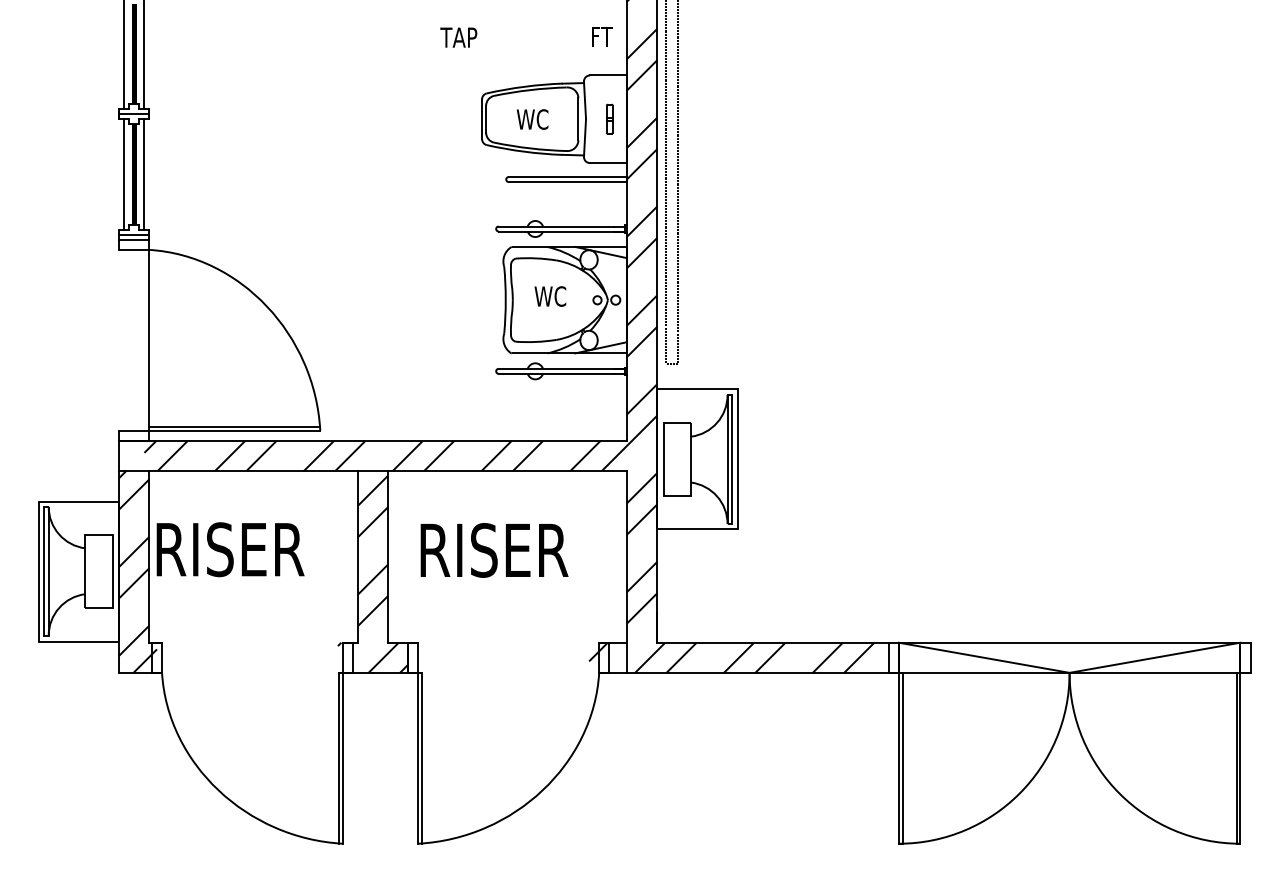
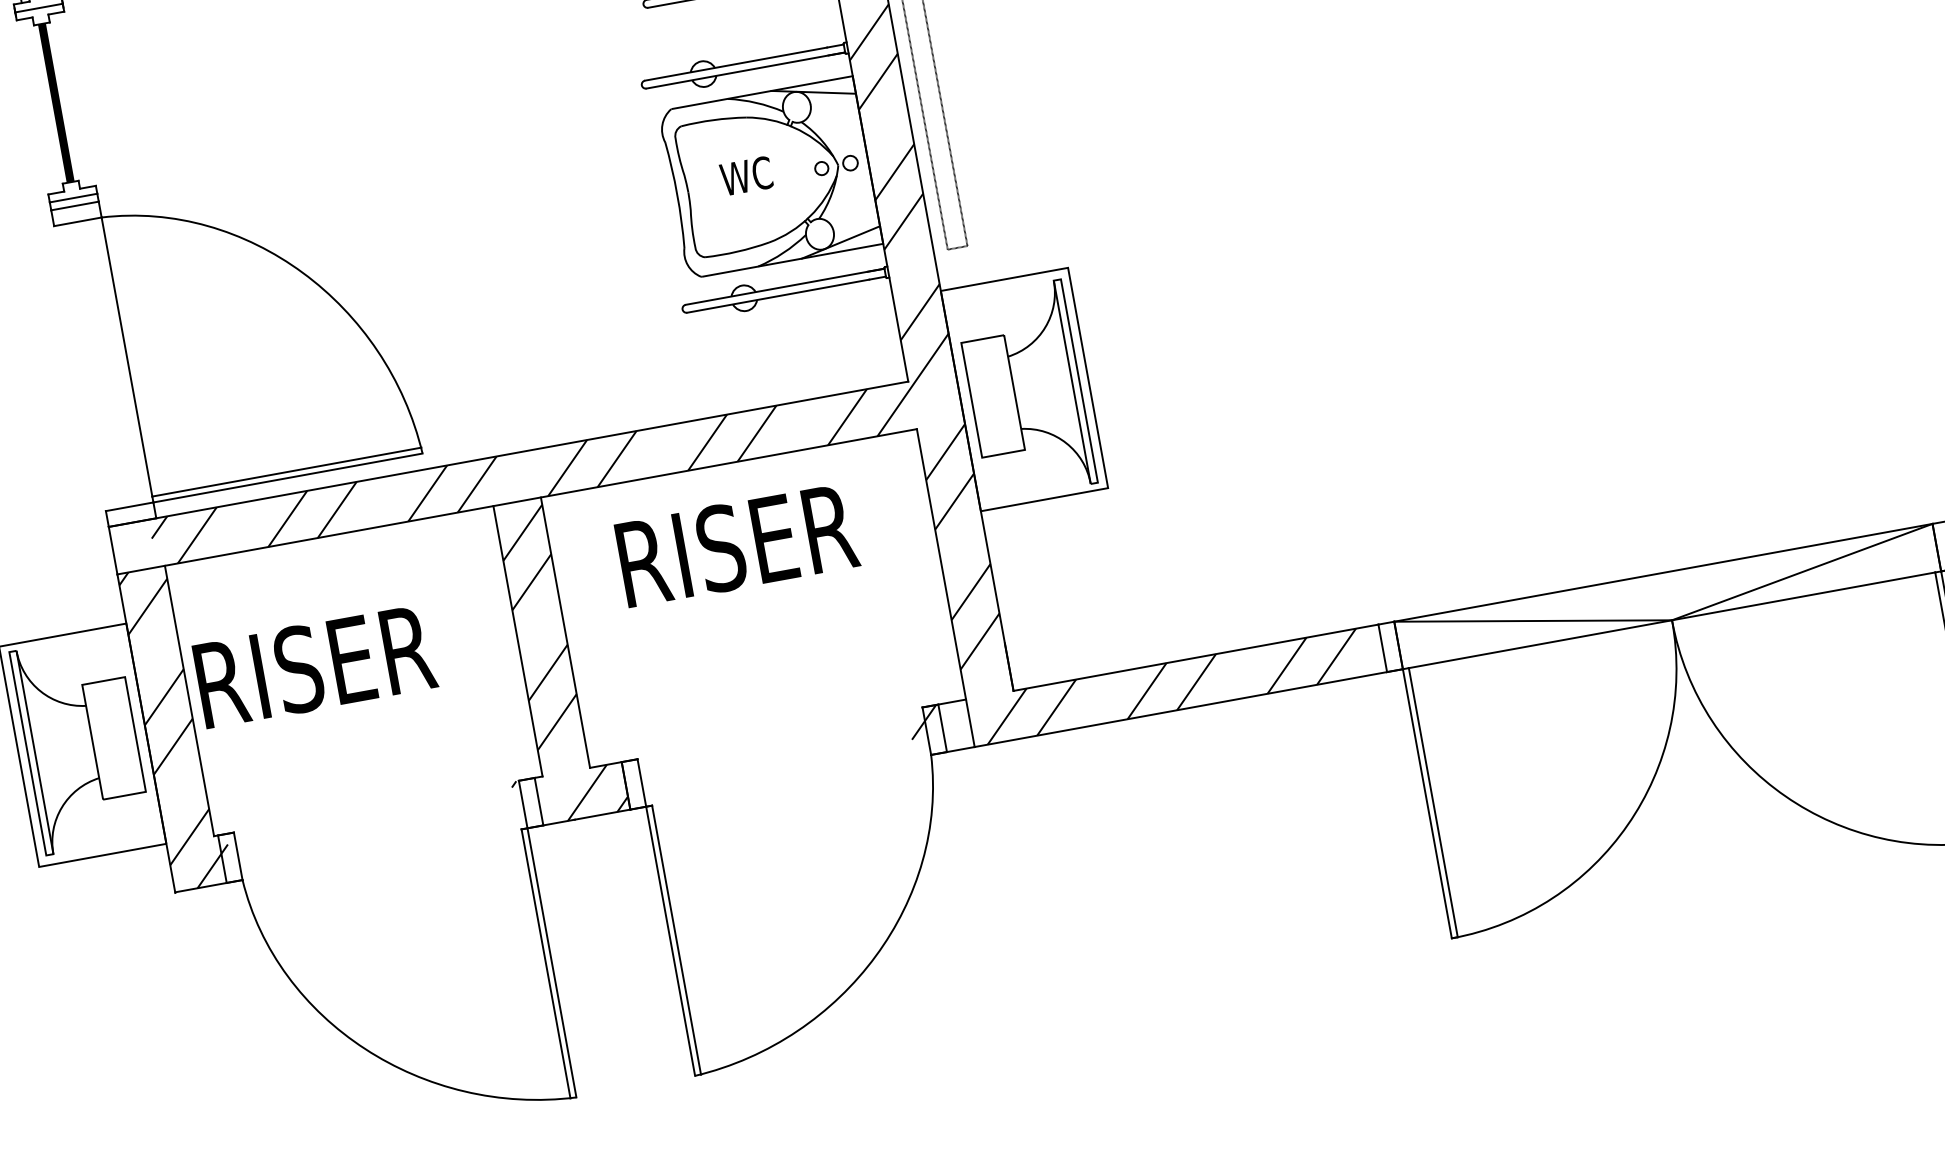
line: (124, 174) -> (40, 105), removed
line: (144, 174) -> (72, 100), removed
text: (494, 550) -> (737, 545), moved

